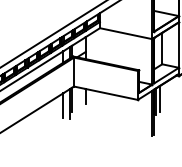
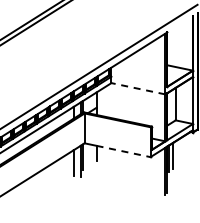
line: (126, 33) -> (138, 88), solid -> dashed
line: (111, 94) -> (123, 151), solid -> dashed

